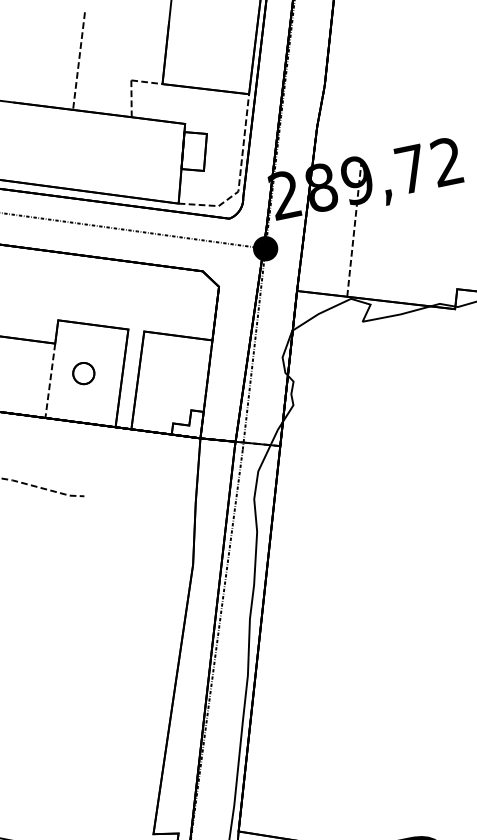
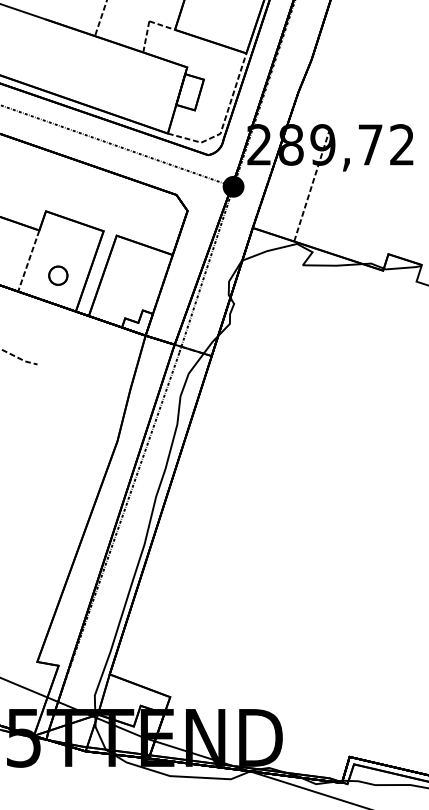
part: (83, 373) -> (58, 275), moved

